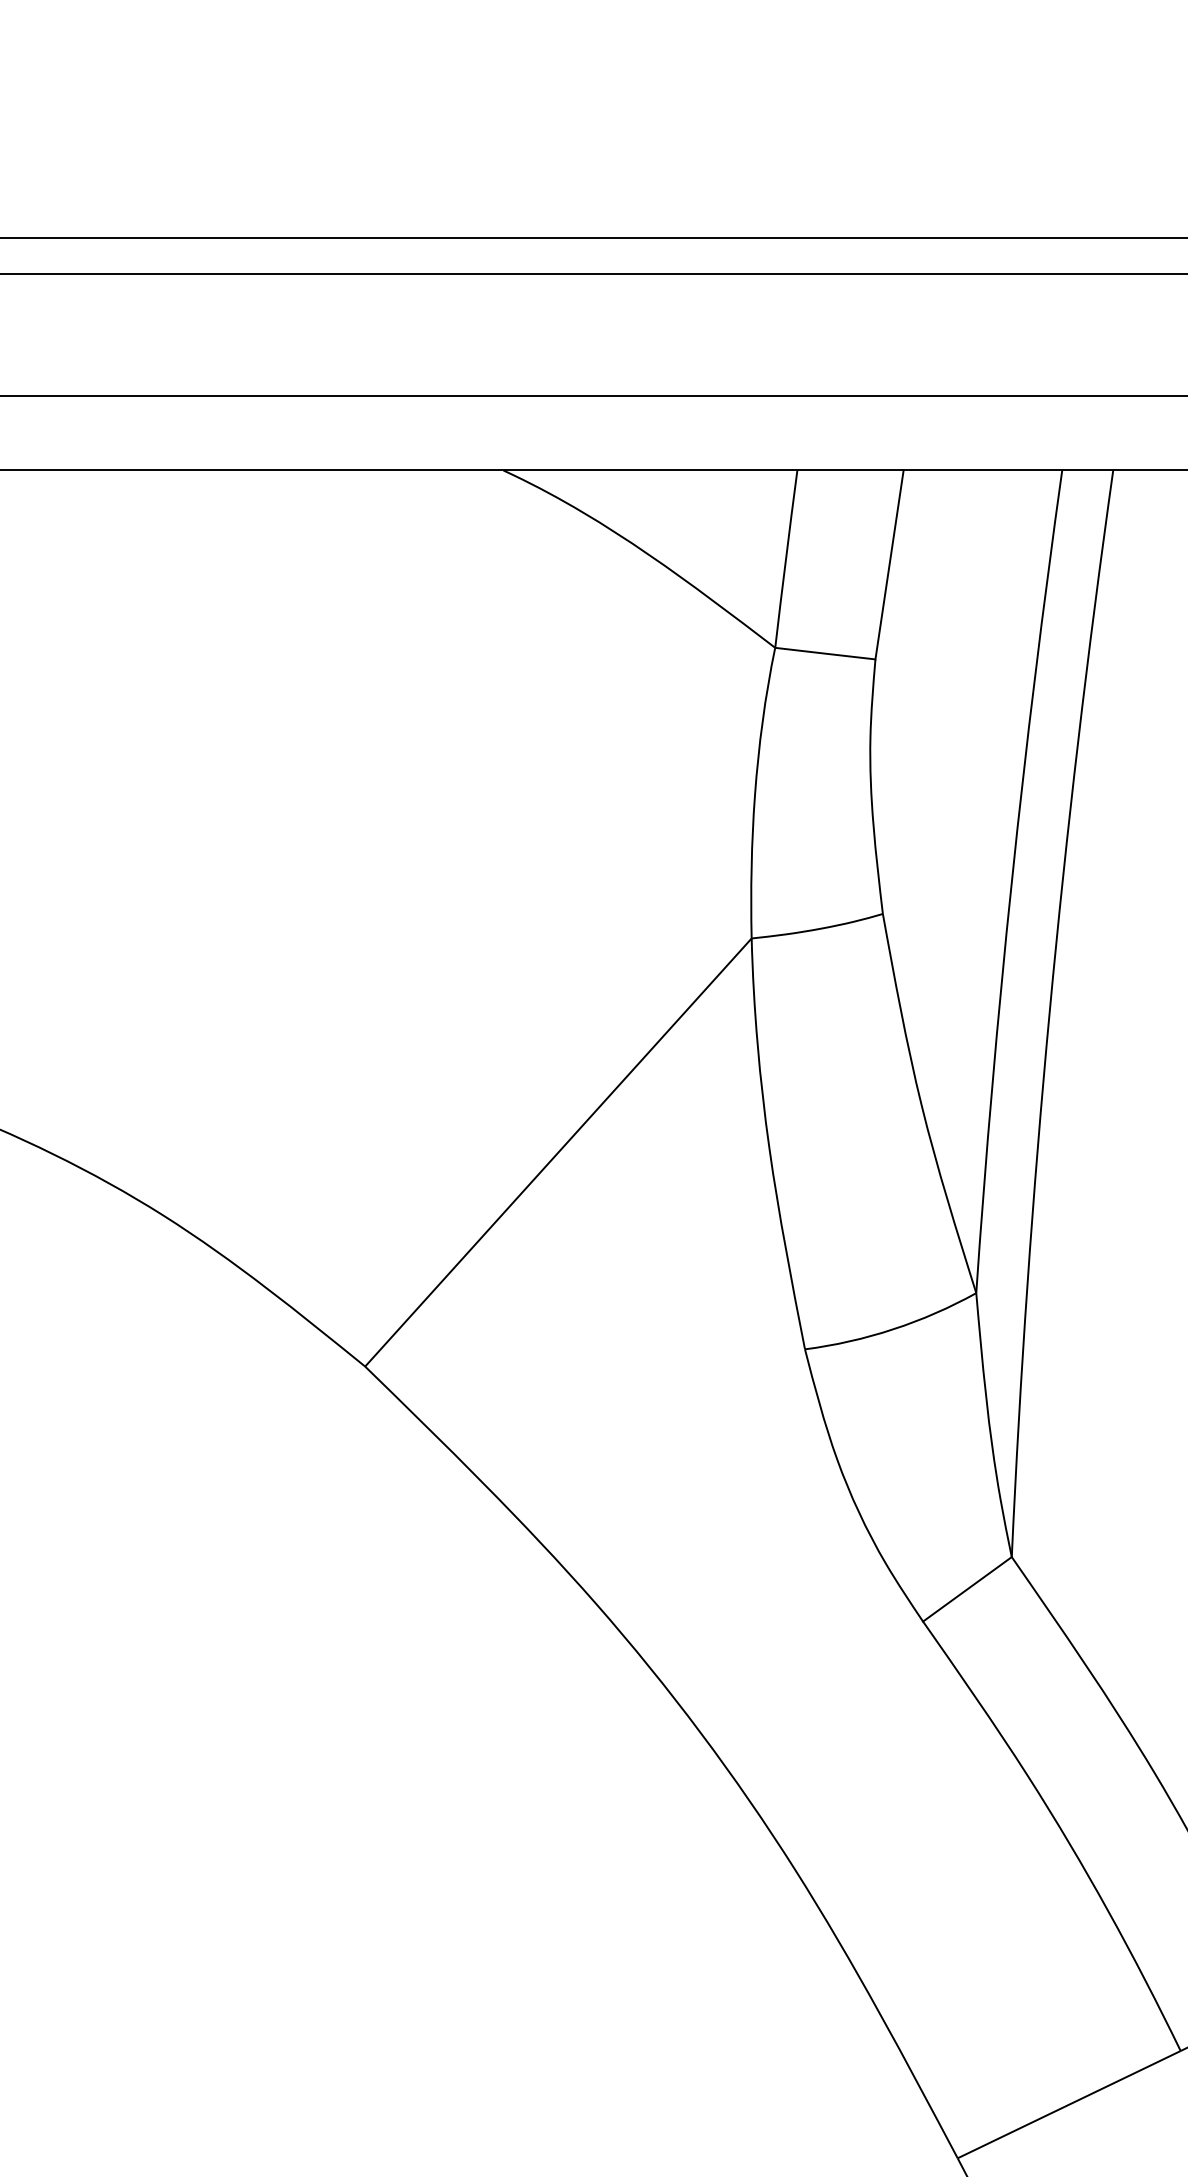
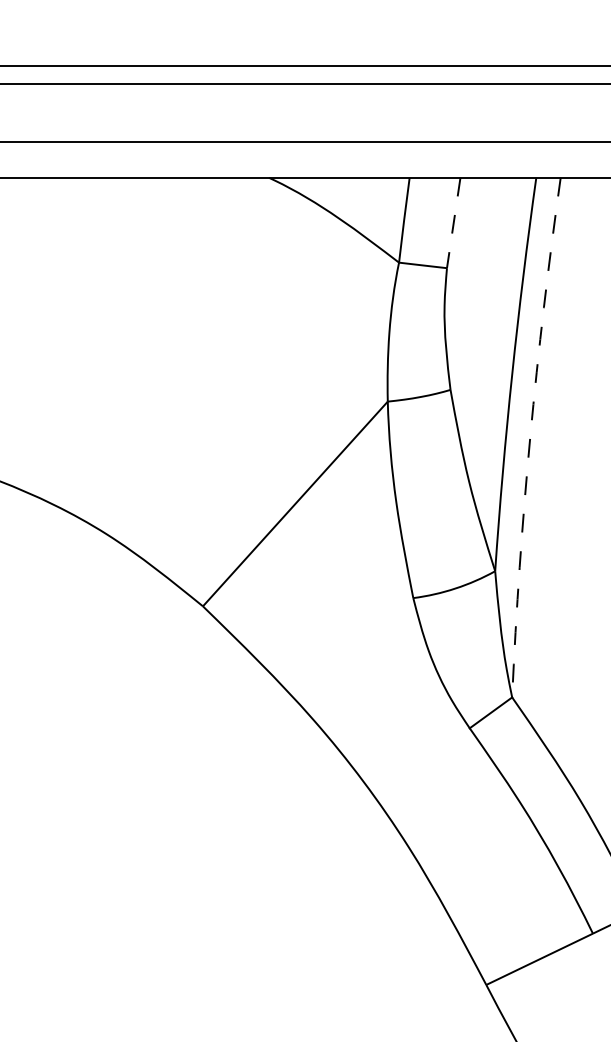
line: (889, 565) -> (453, 223), solid -> dashed
arc: (1050, 1013) -> (530, 437), solid -> dashed

